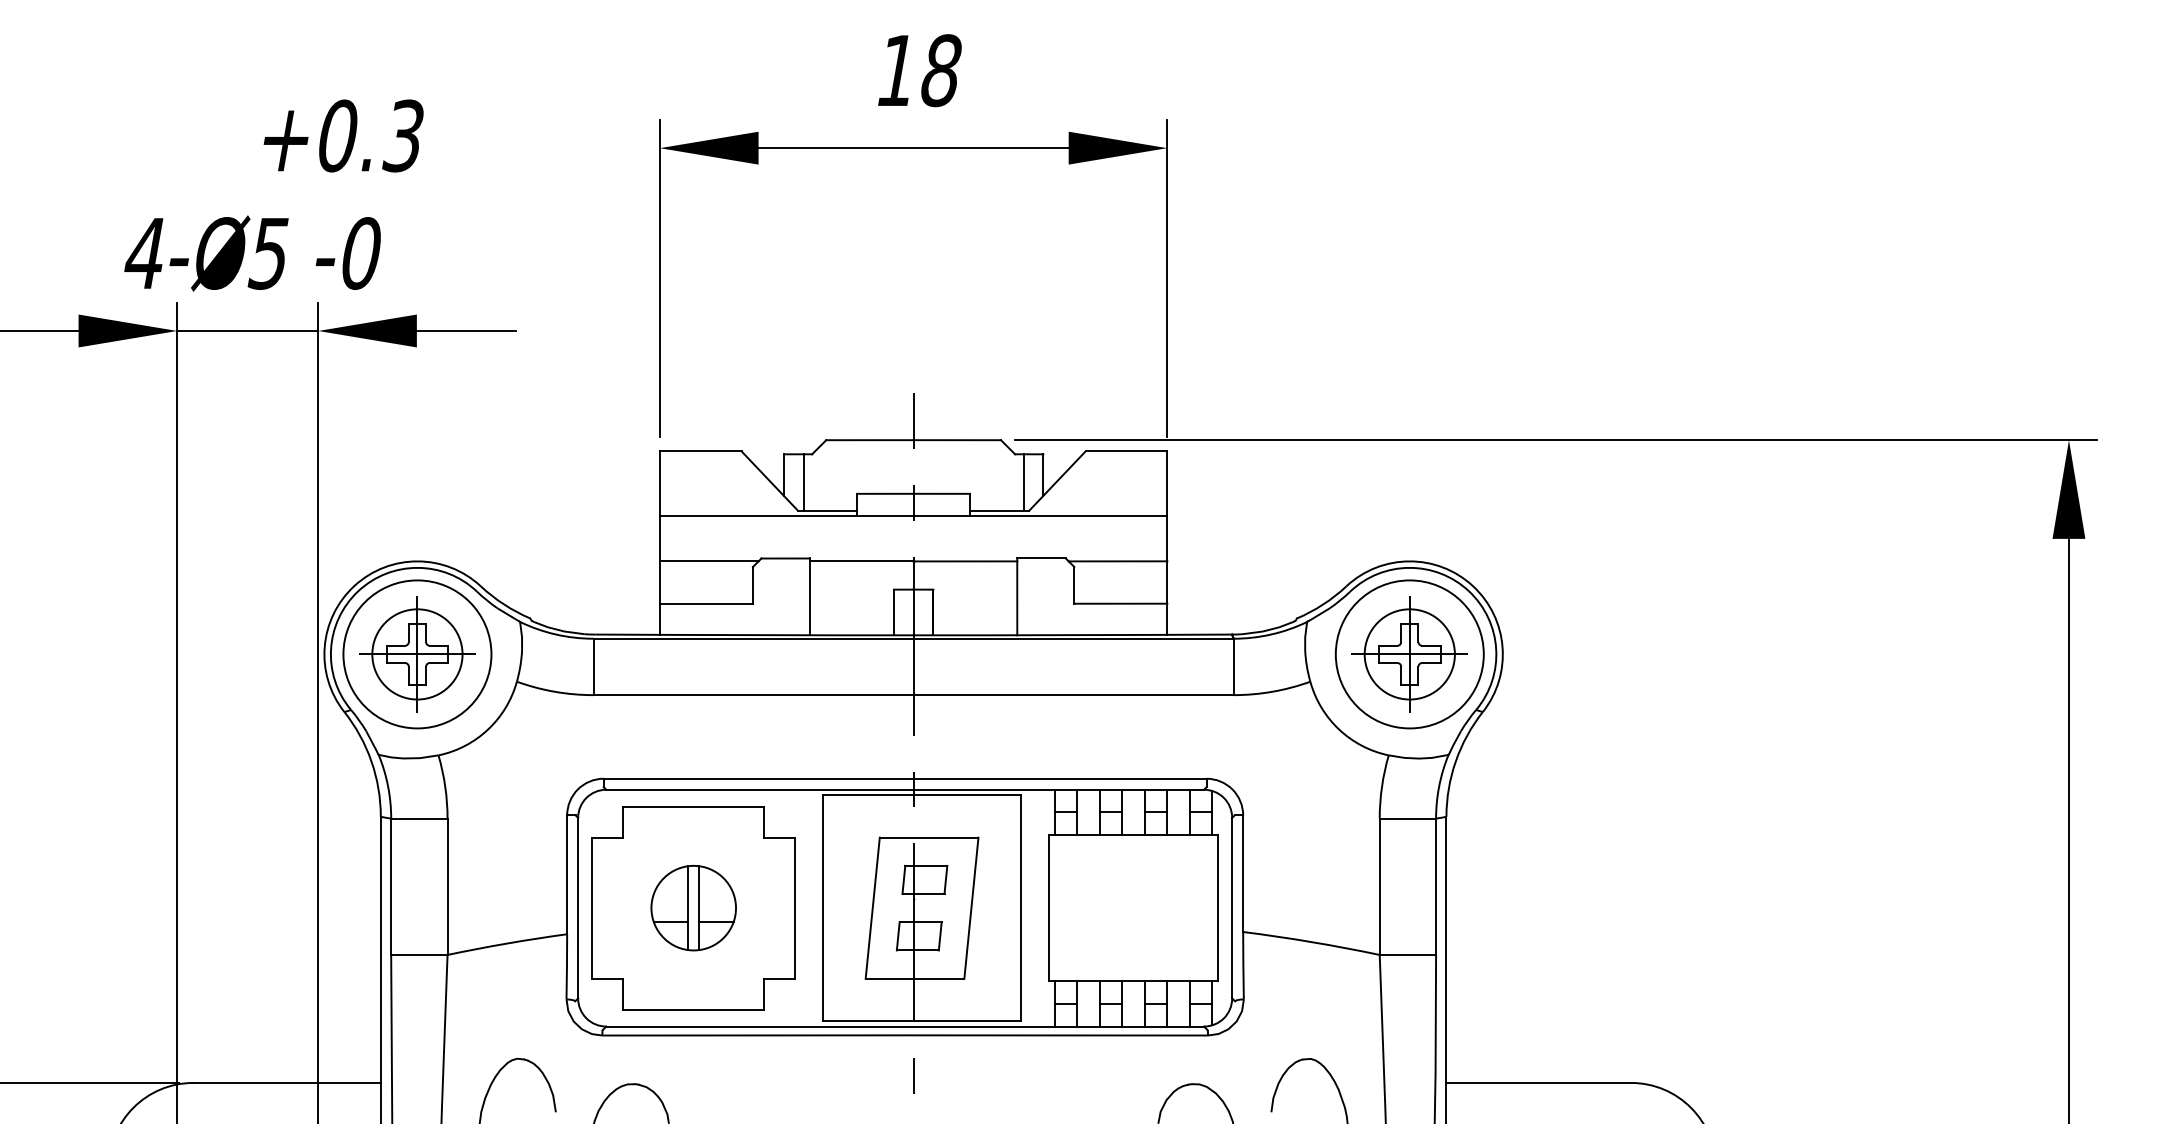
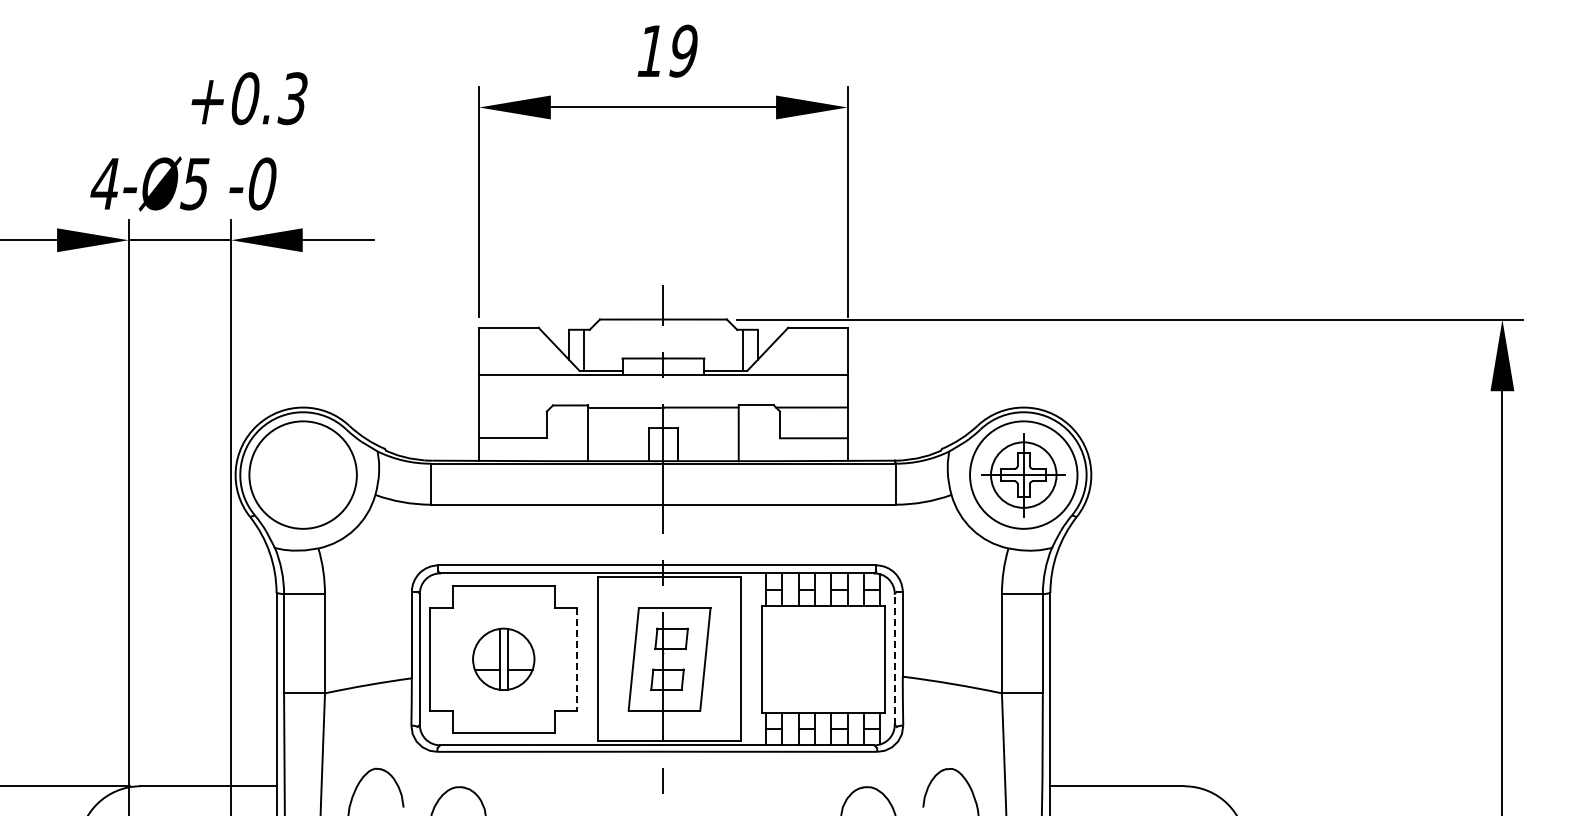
text: (941, 69) -> (683, 50), 18 -> 19
line: (708, 561) -> (514, 407), removed
part: (417, 654) -> (303, 475), removed
line: (795, 908) -> (577, 659), solid -> dashed
line: (1231, 908) -> (894, 659), solid -> dashed

